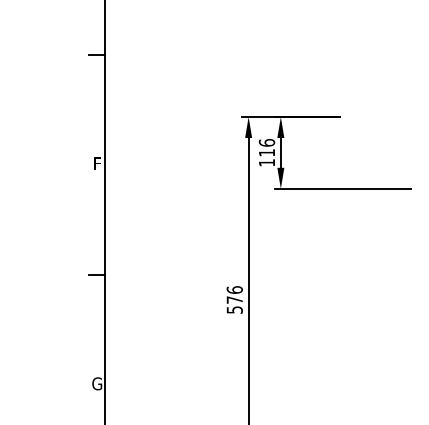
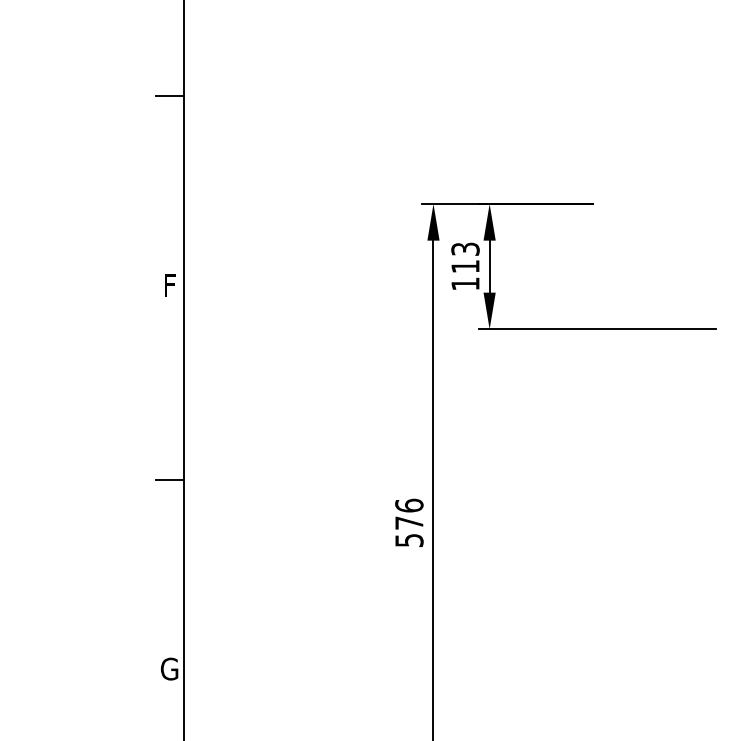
text: (266, 142) -> (464, 248), 116 -> 113

